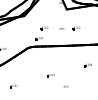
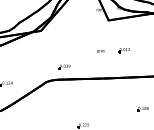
part: (44, 28) -> (73, 50), removed

